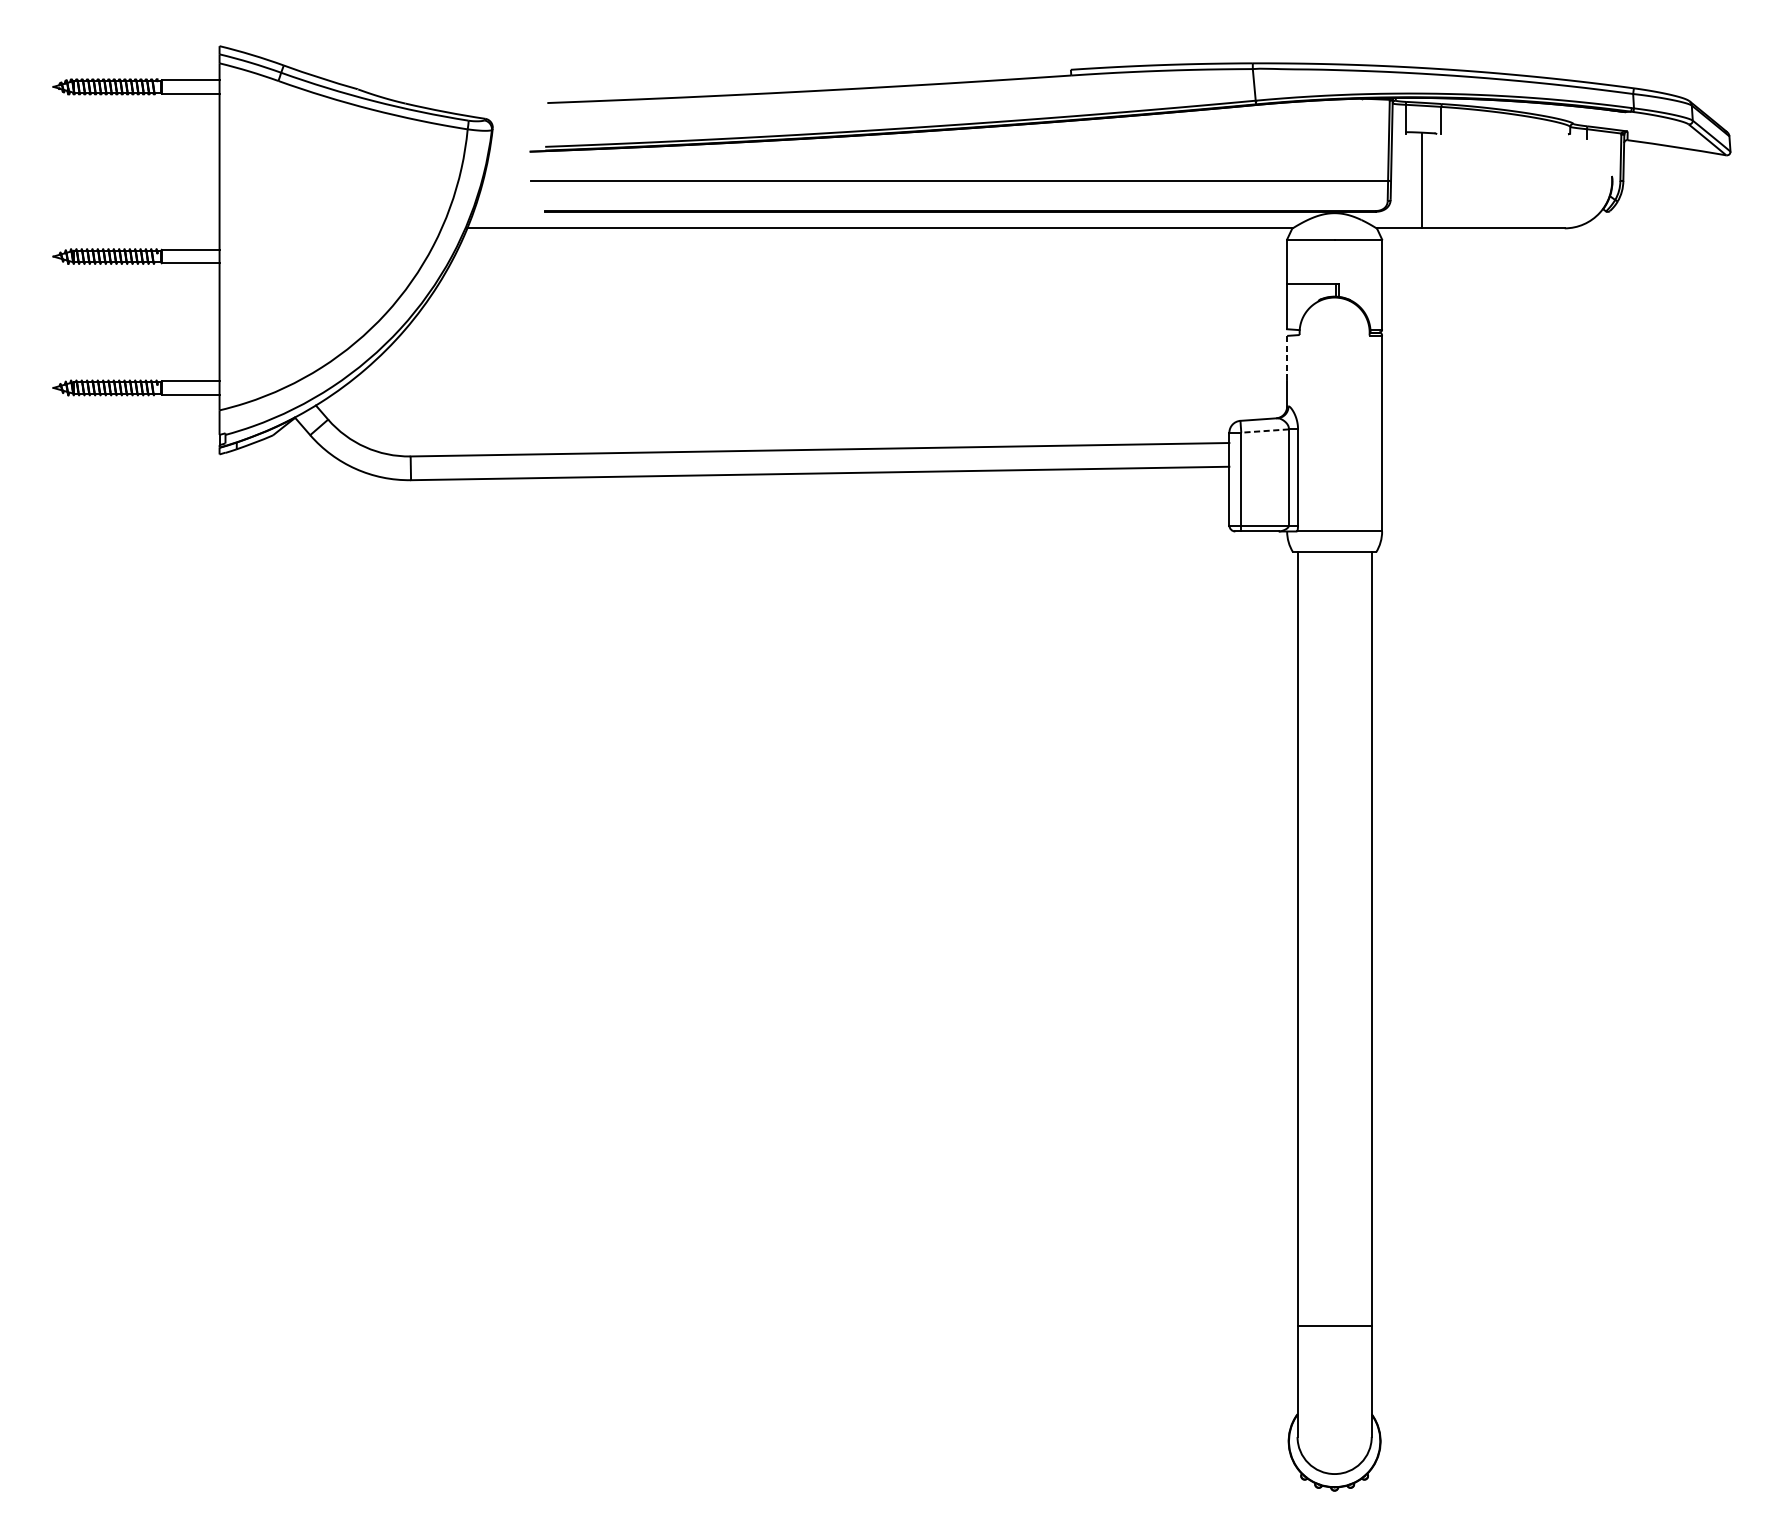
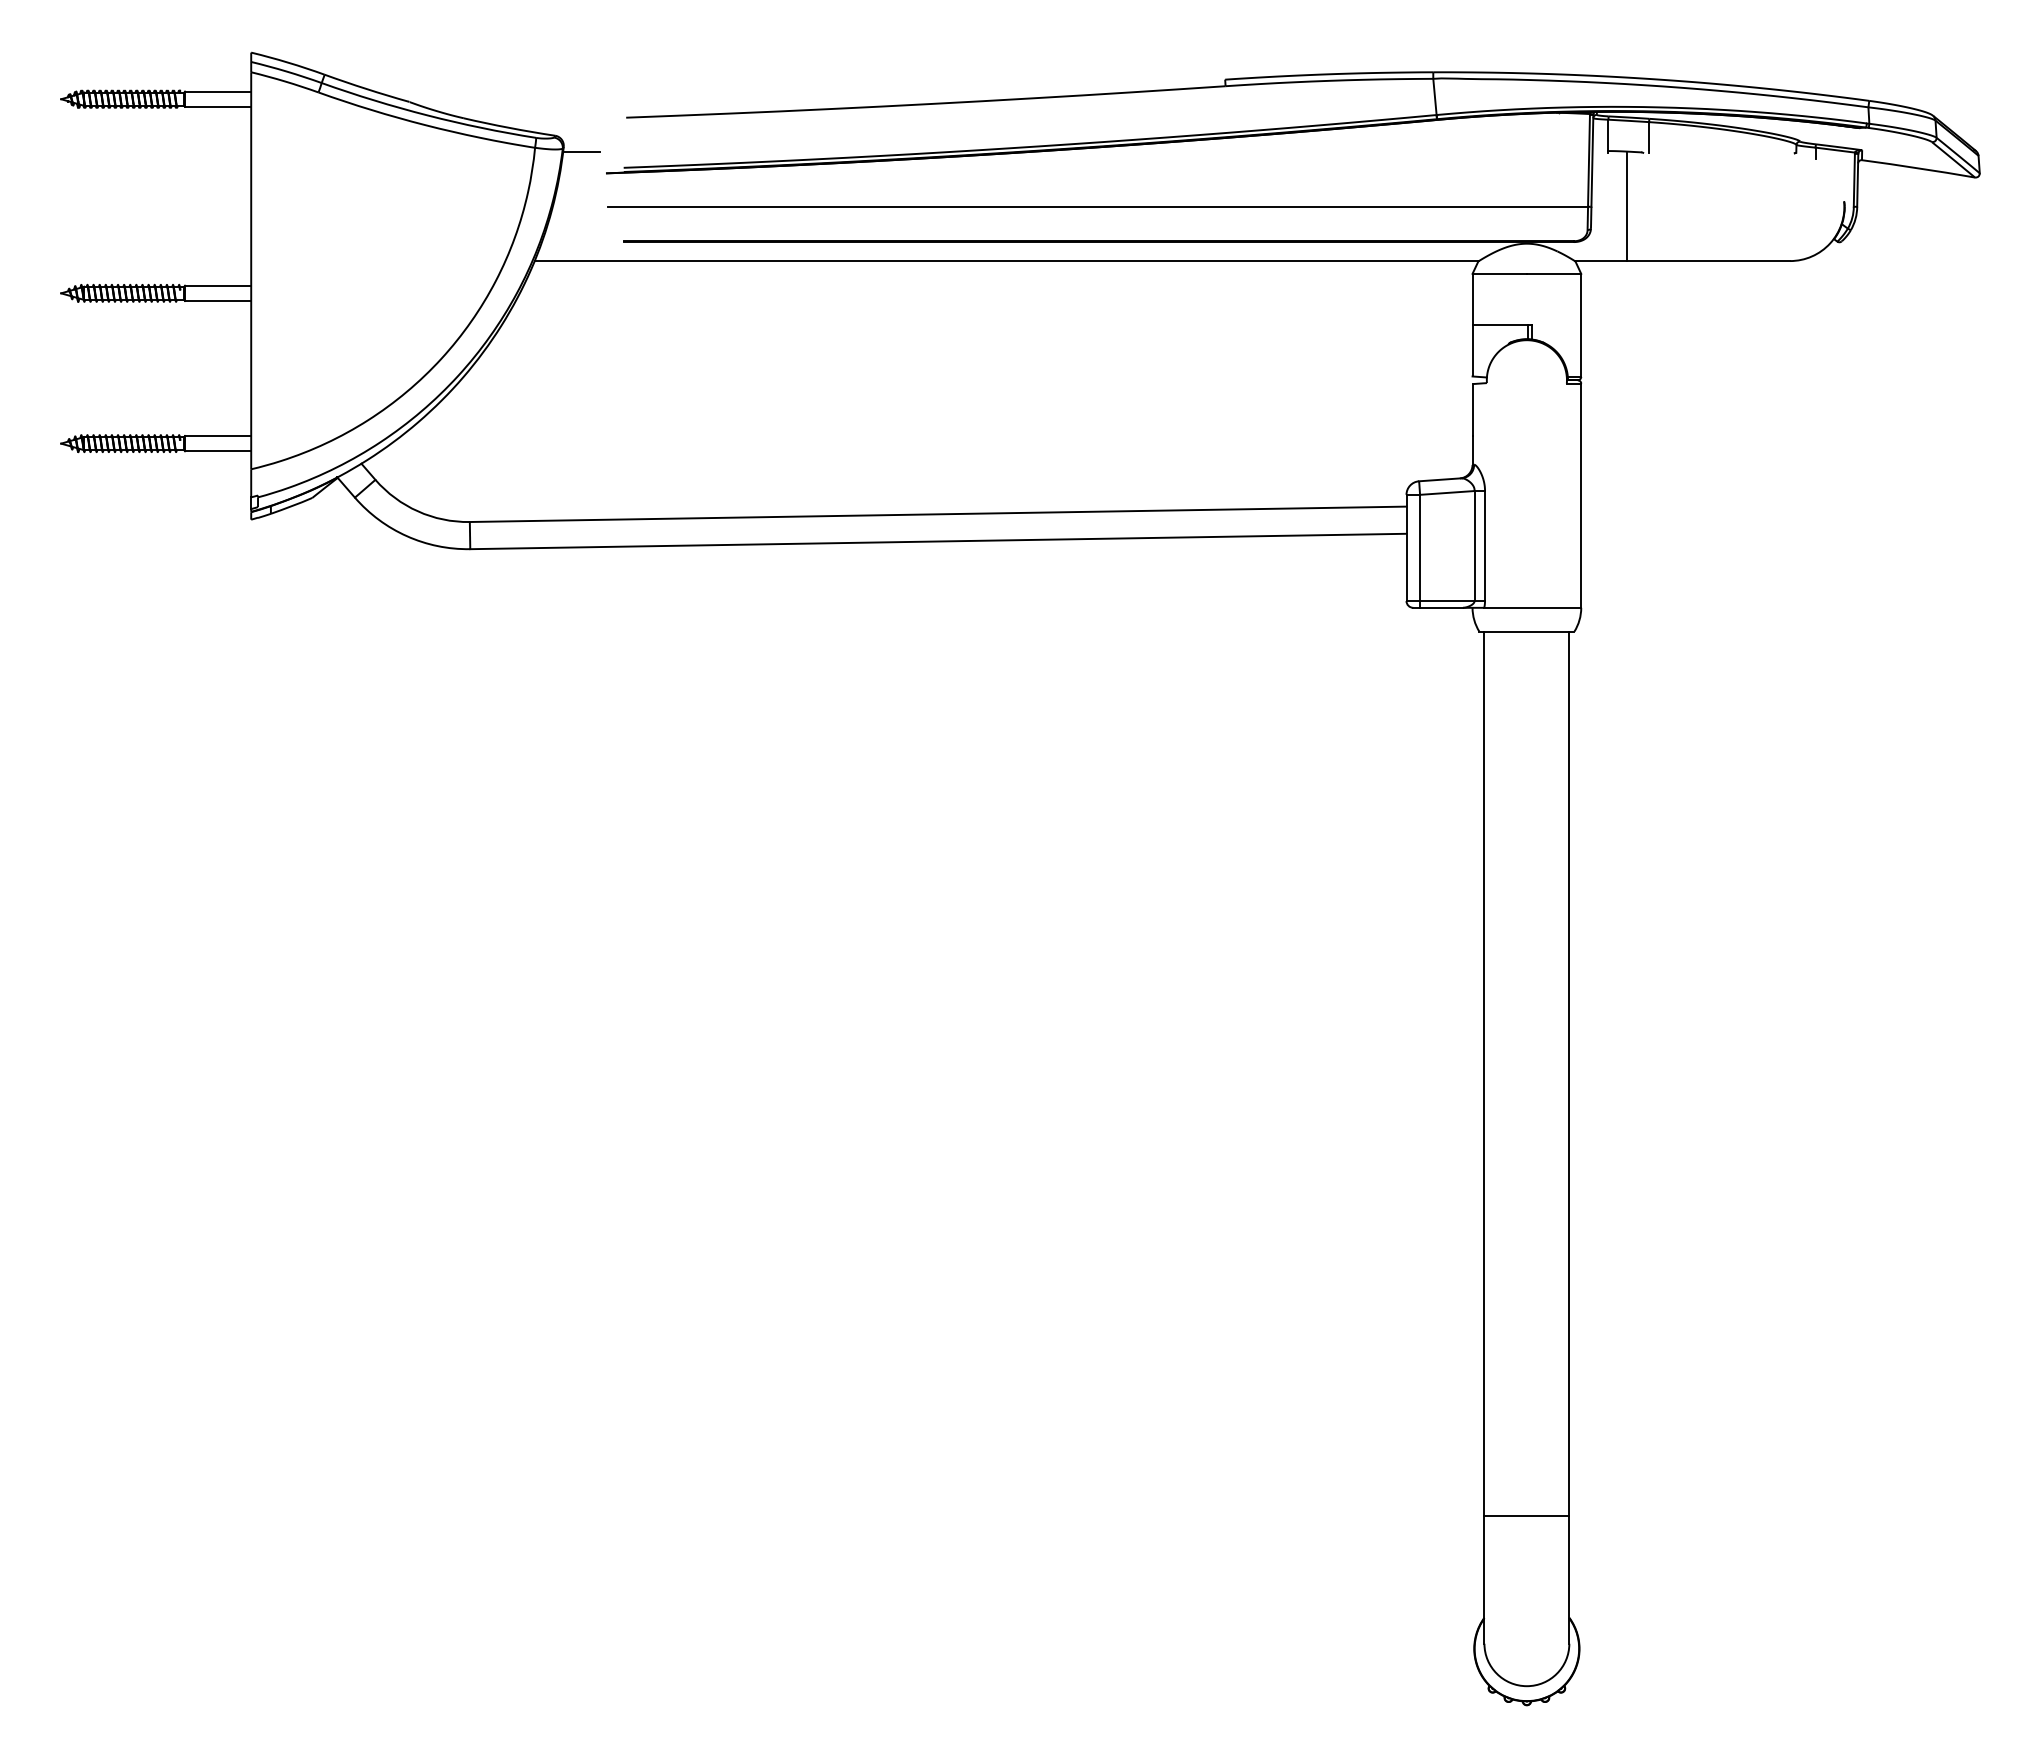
line: (508, 133) -> (581, 152), added
line: (1287, 358) -> (1472, 409), dashed -> solid
line: (1264, 430) -> (1446, 492), dashed -> solid

